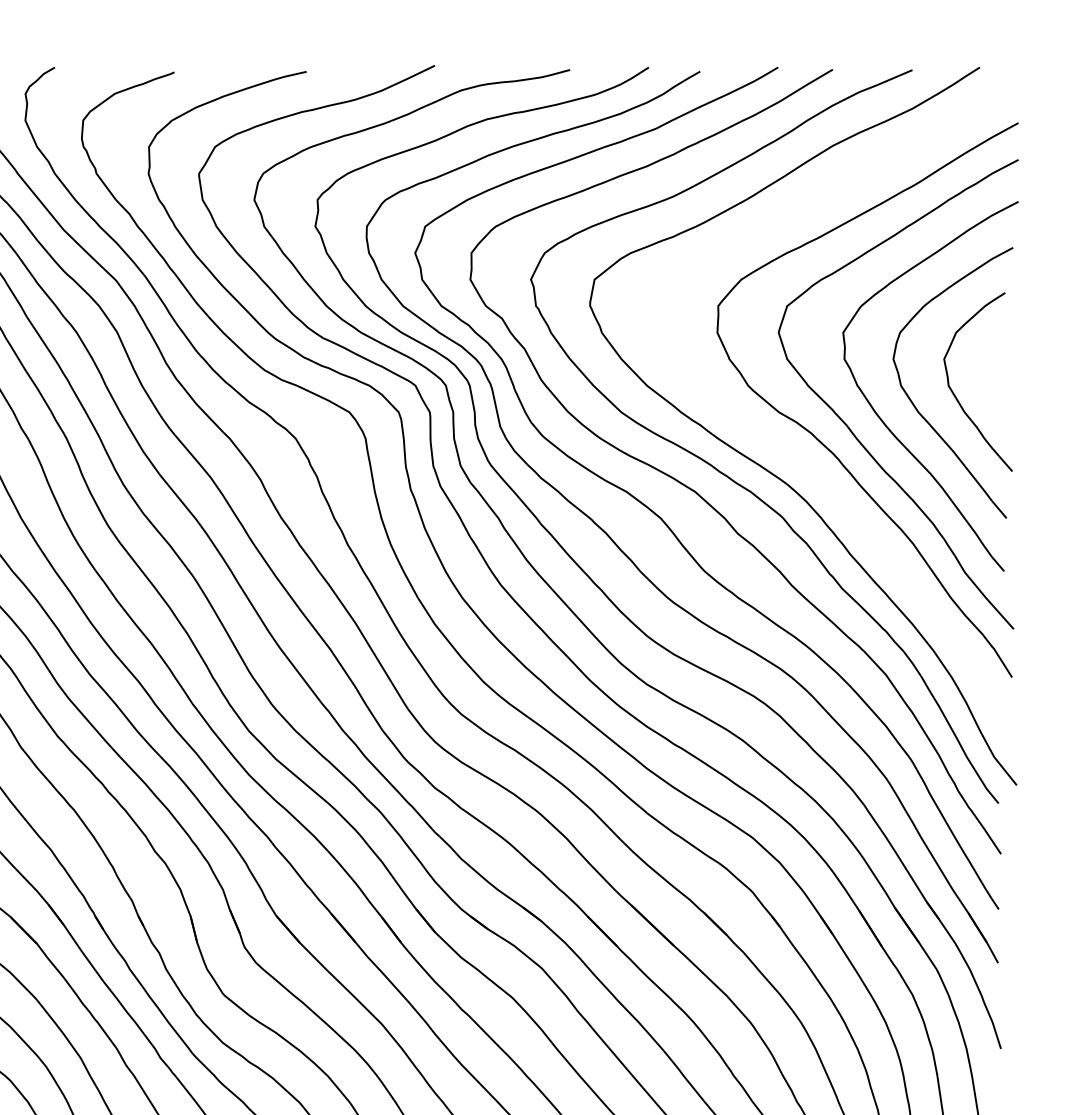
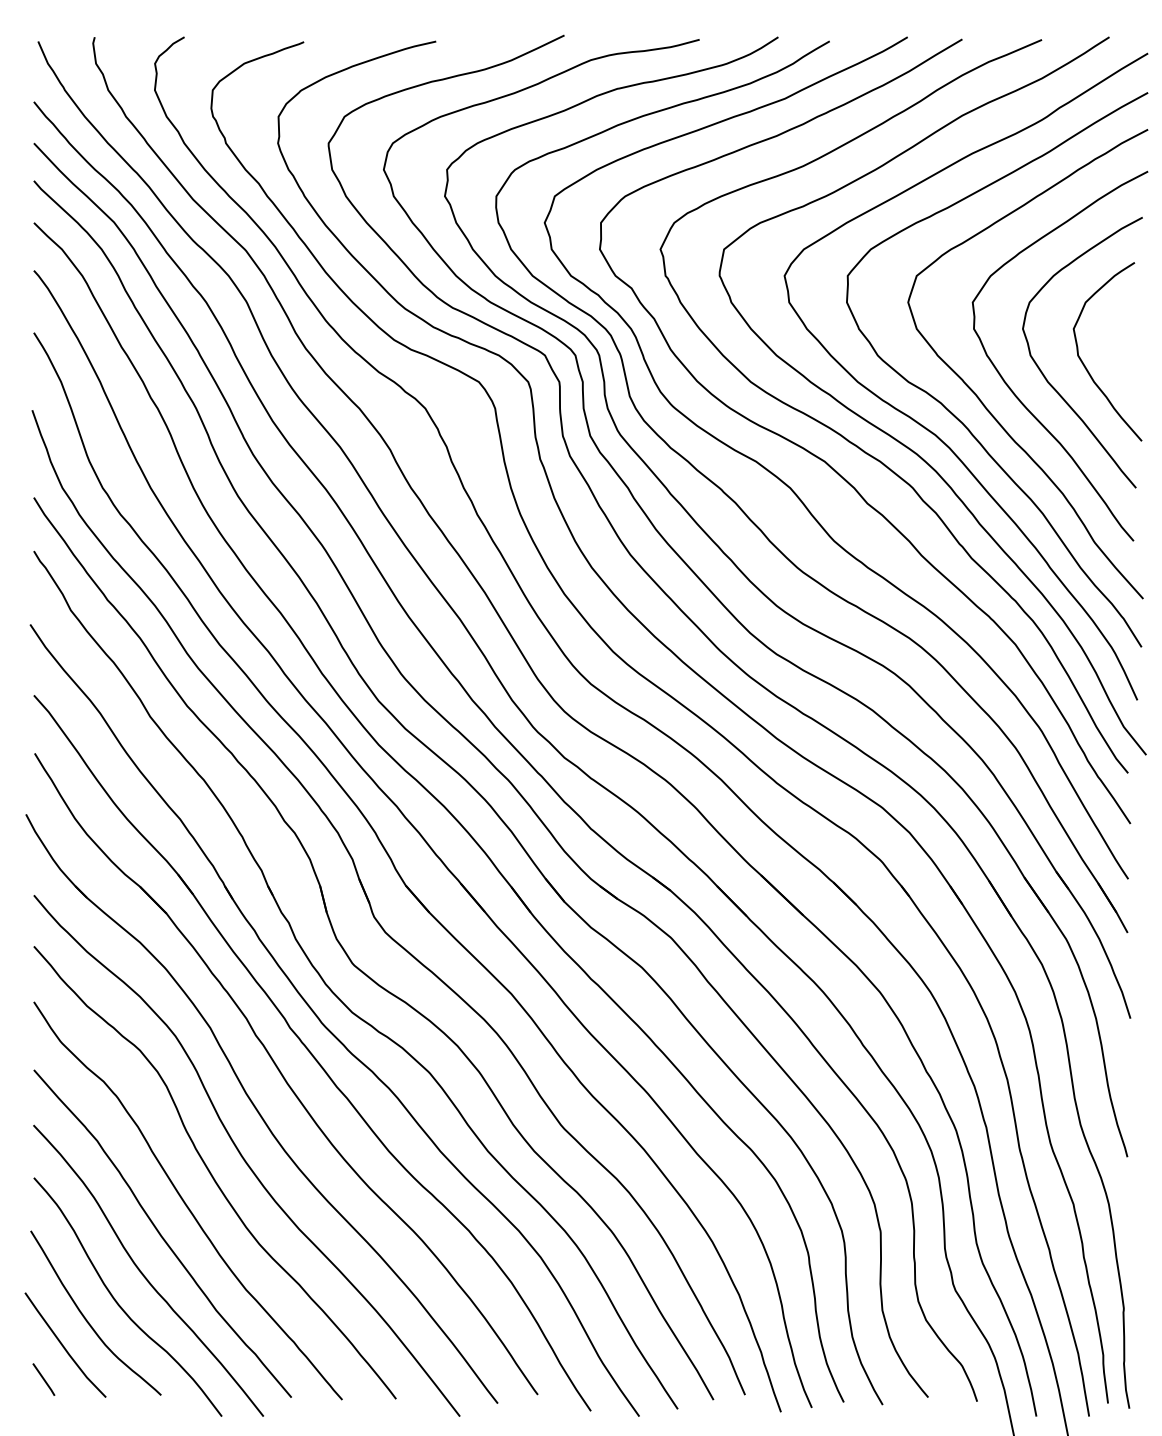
curve: (799, 459) -> (929, 429), added

